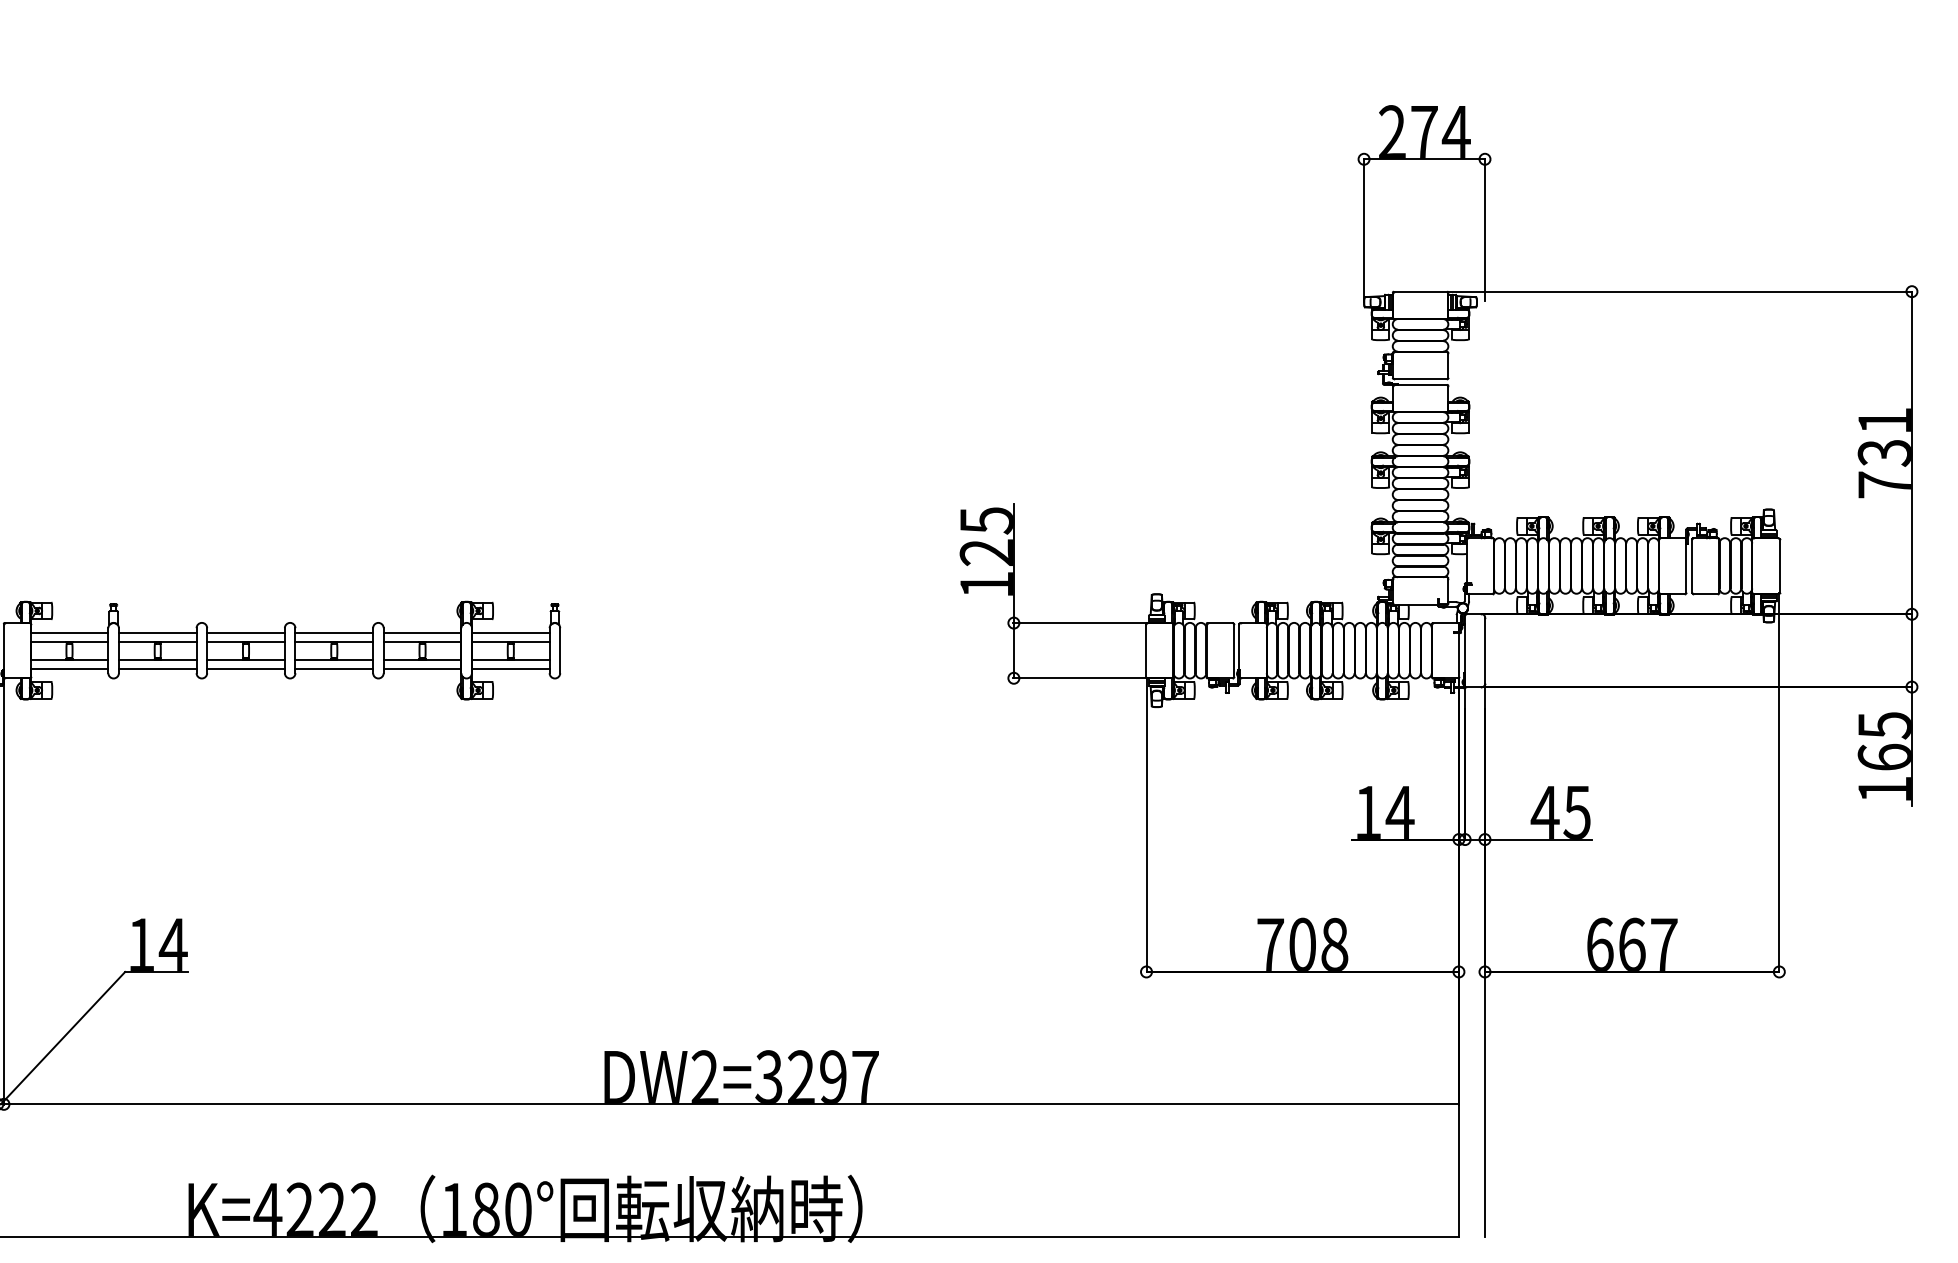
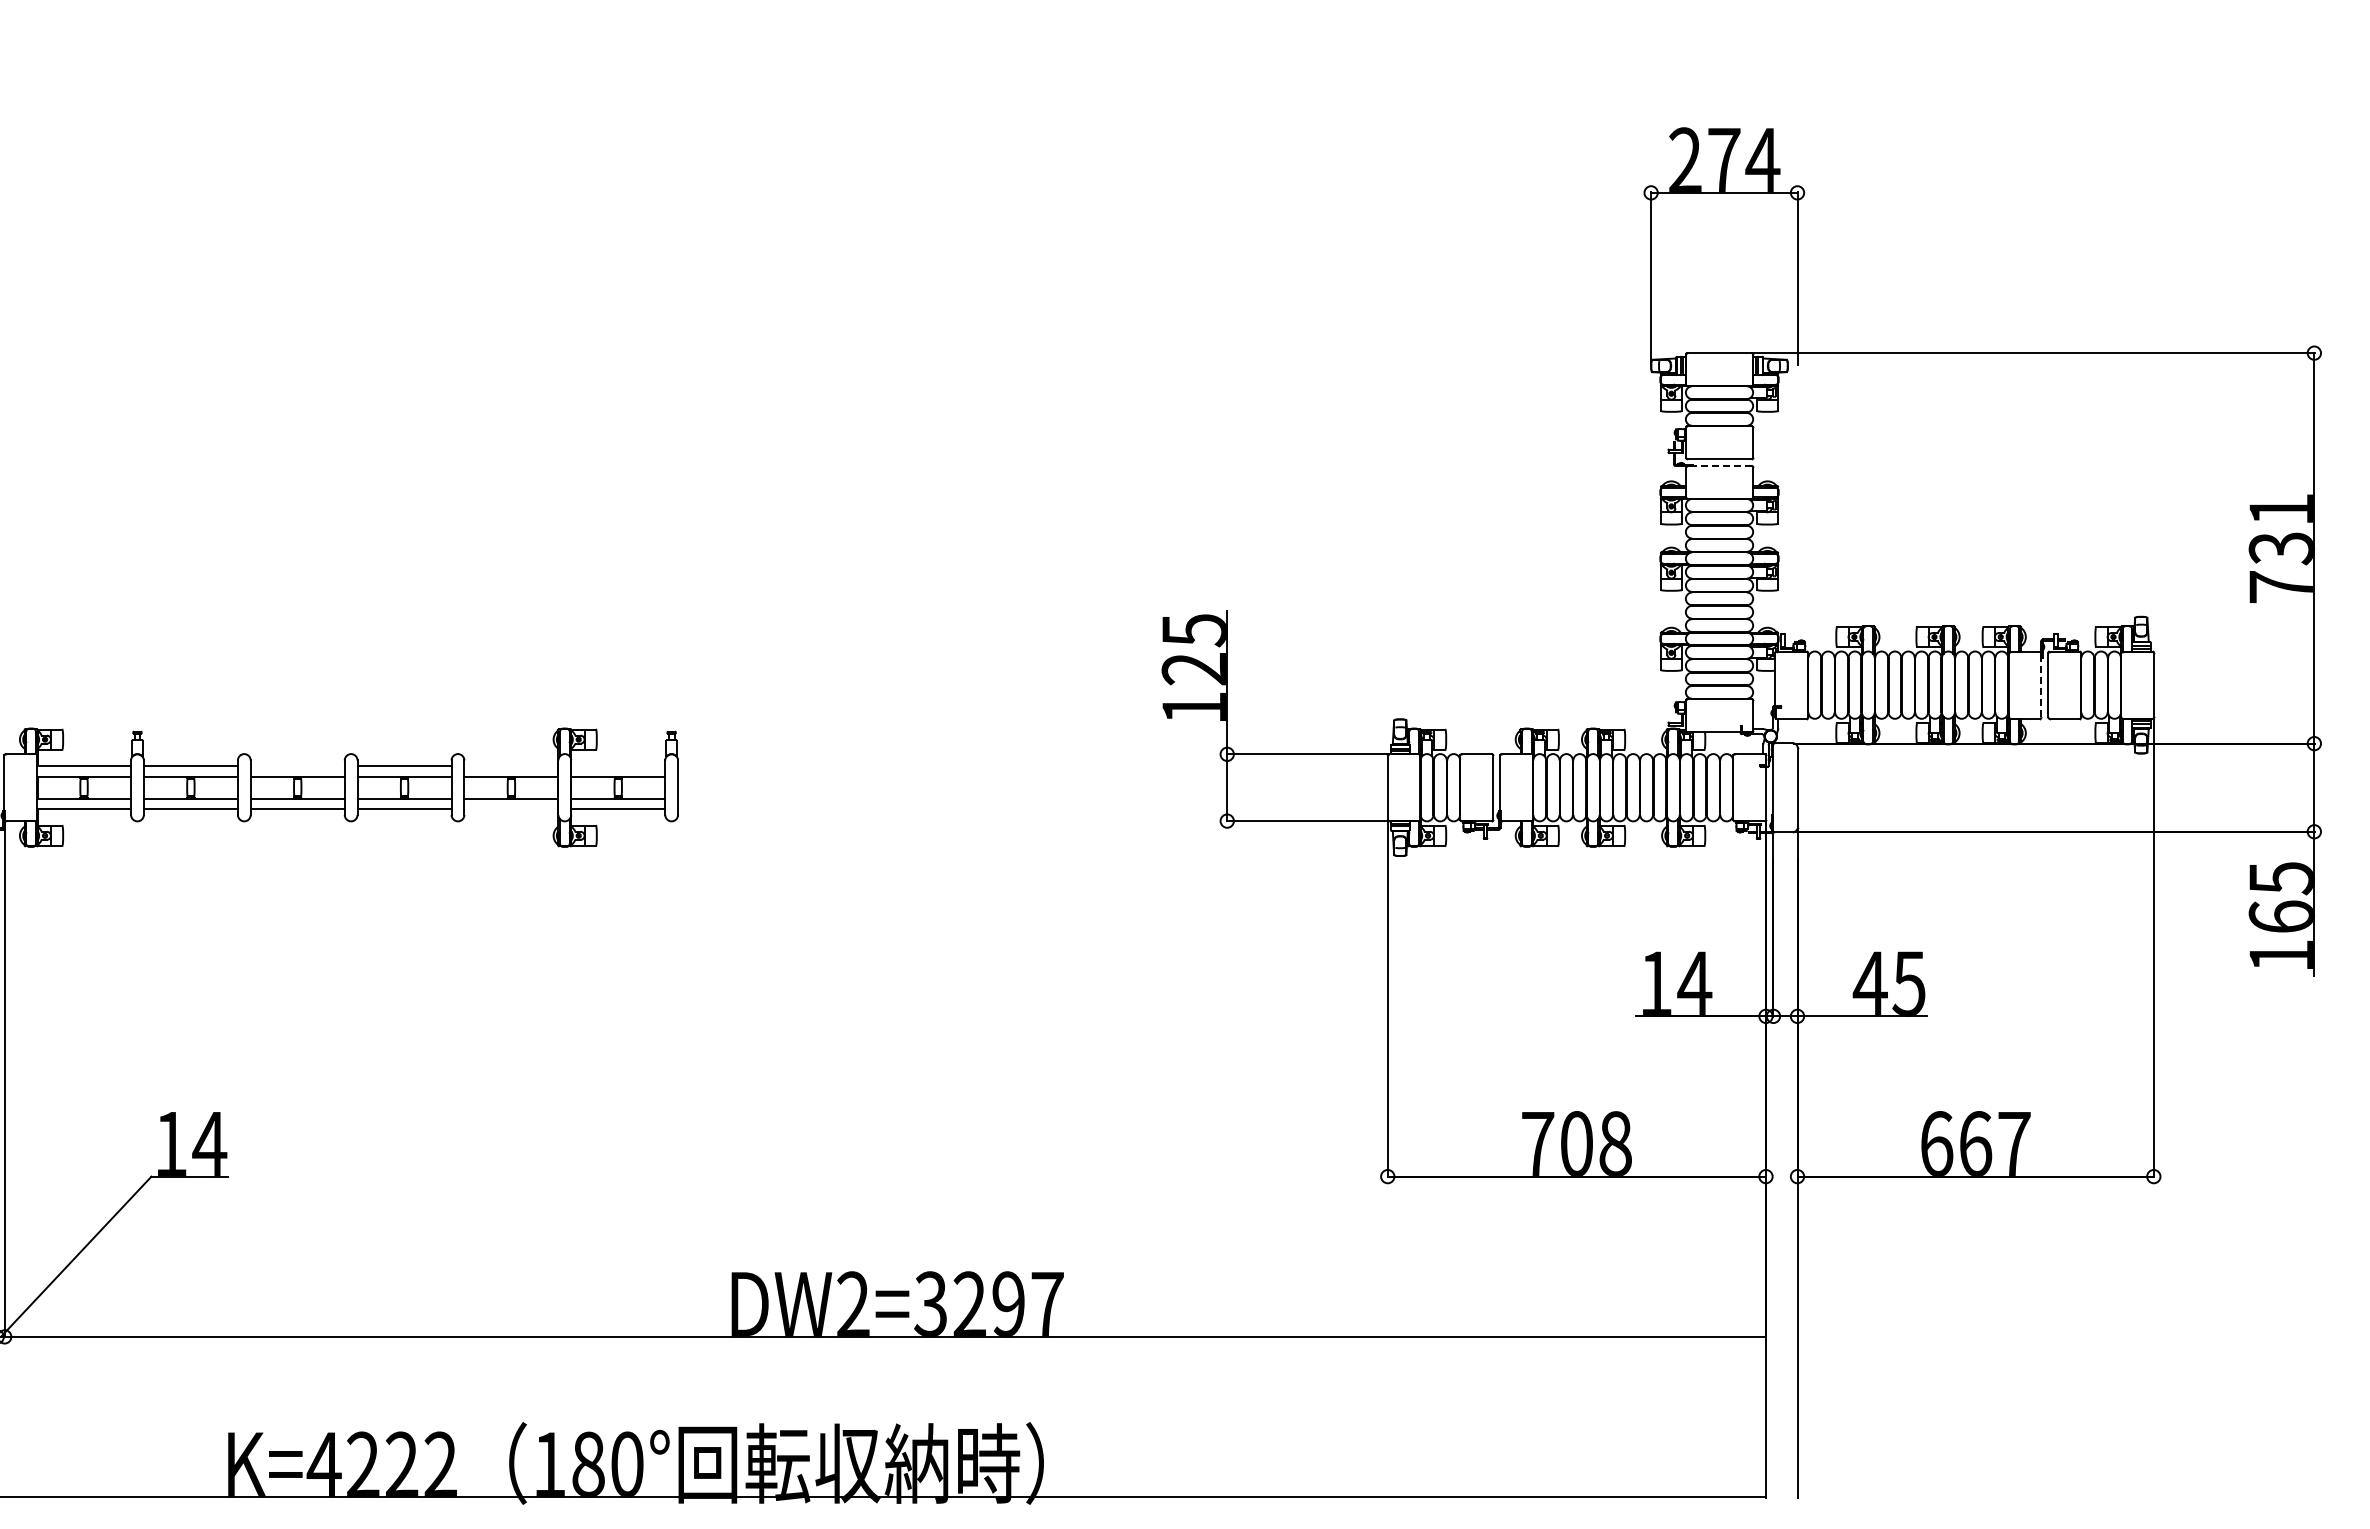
line: (1420, 384) -> (1719, 465), solid -> dashed
line: (1686, 565) -> (2041, 684), solid -> dashed
line: (245, 633) -> (297, 766), removed
line: (422, 633) -> (511, 766), removed
line: (511, 633) -> (618, 766), removed
line: (422, 668) -> (511, 809), removed

